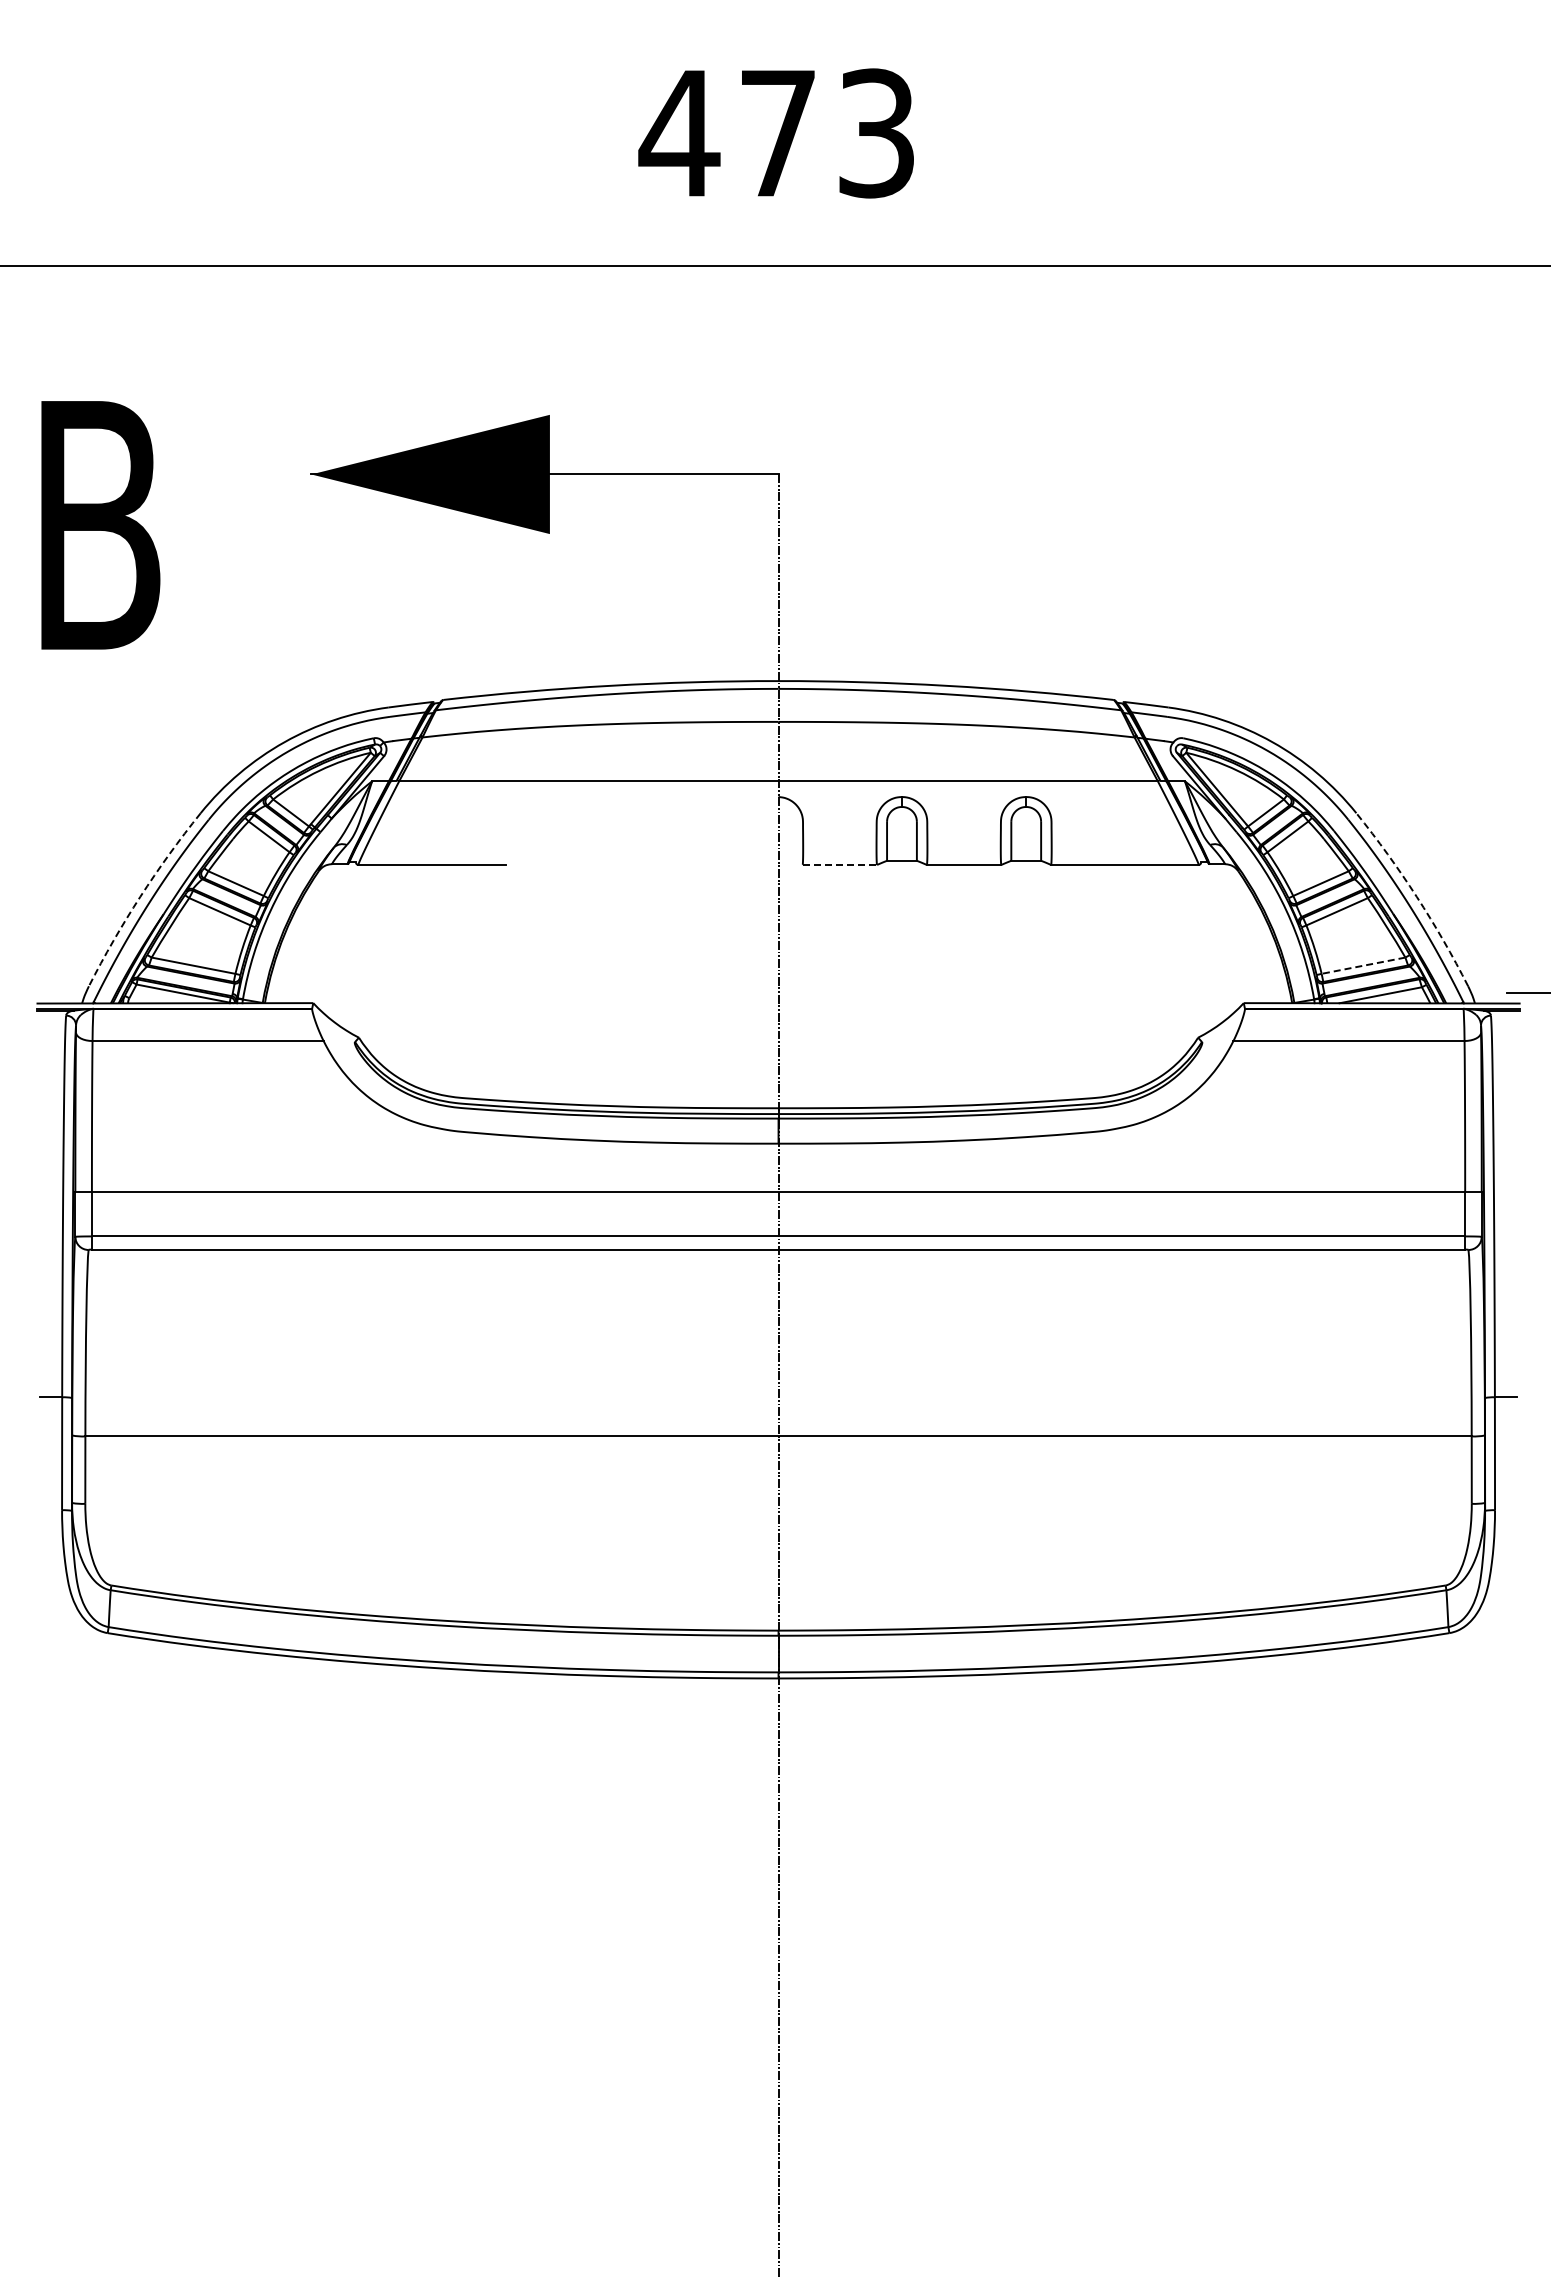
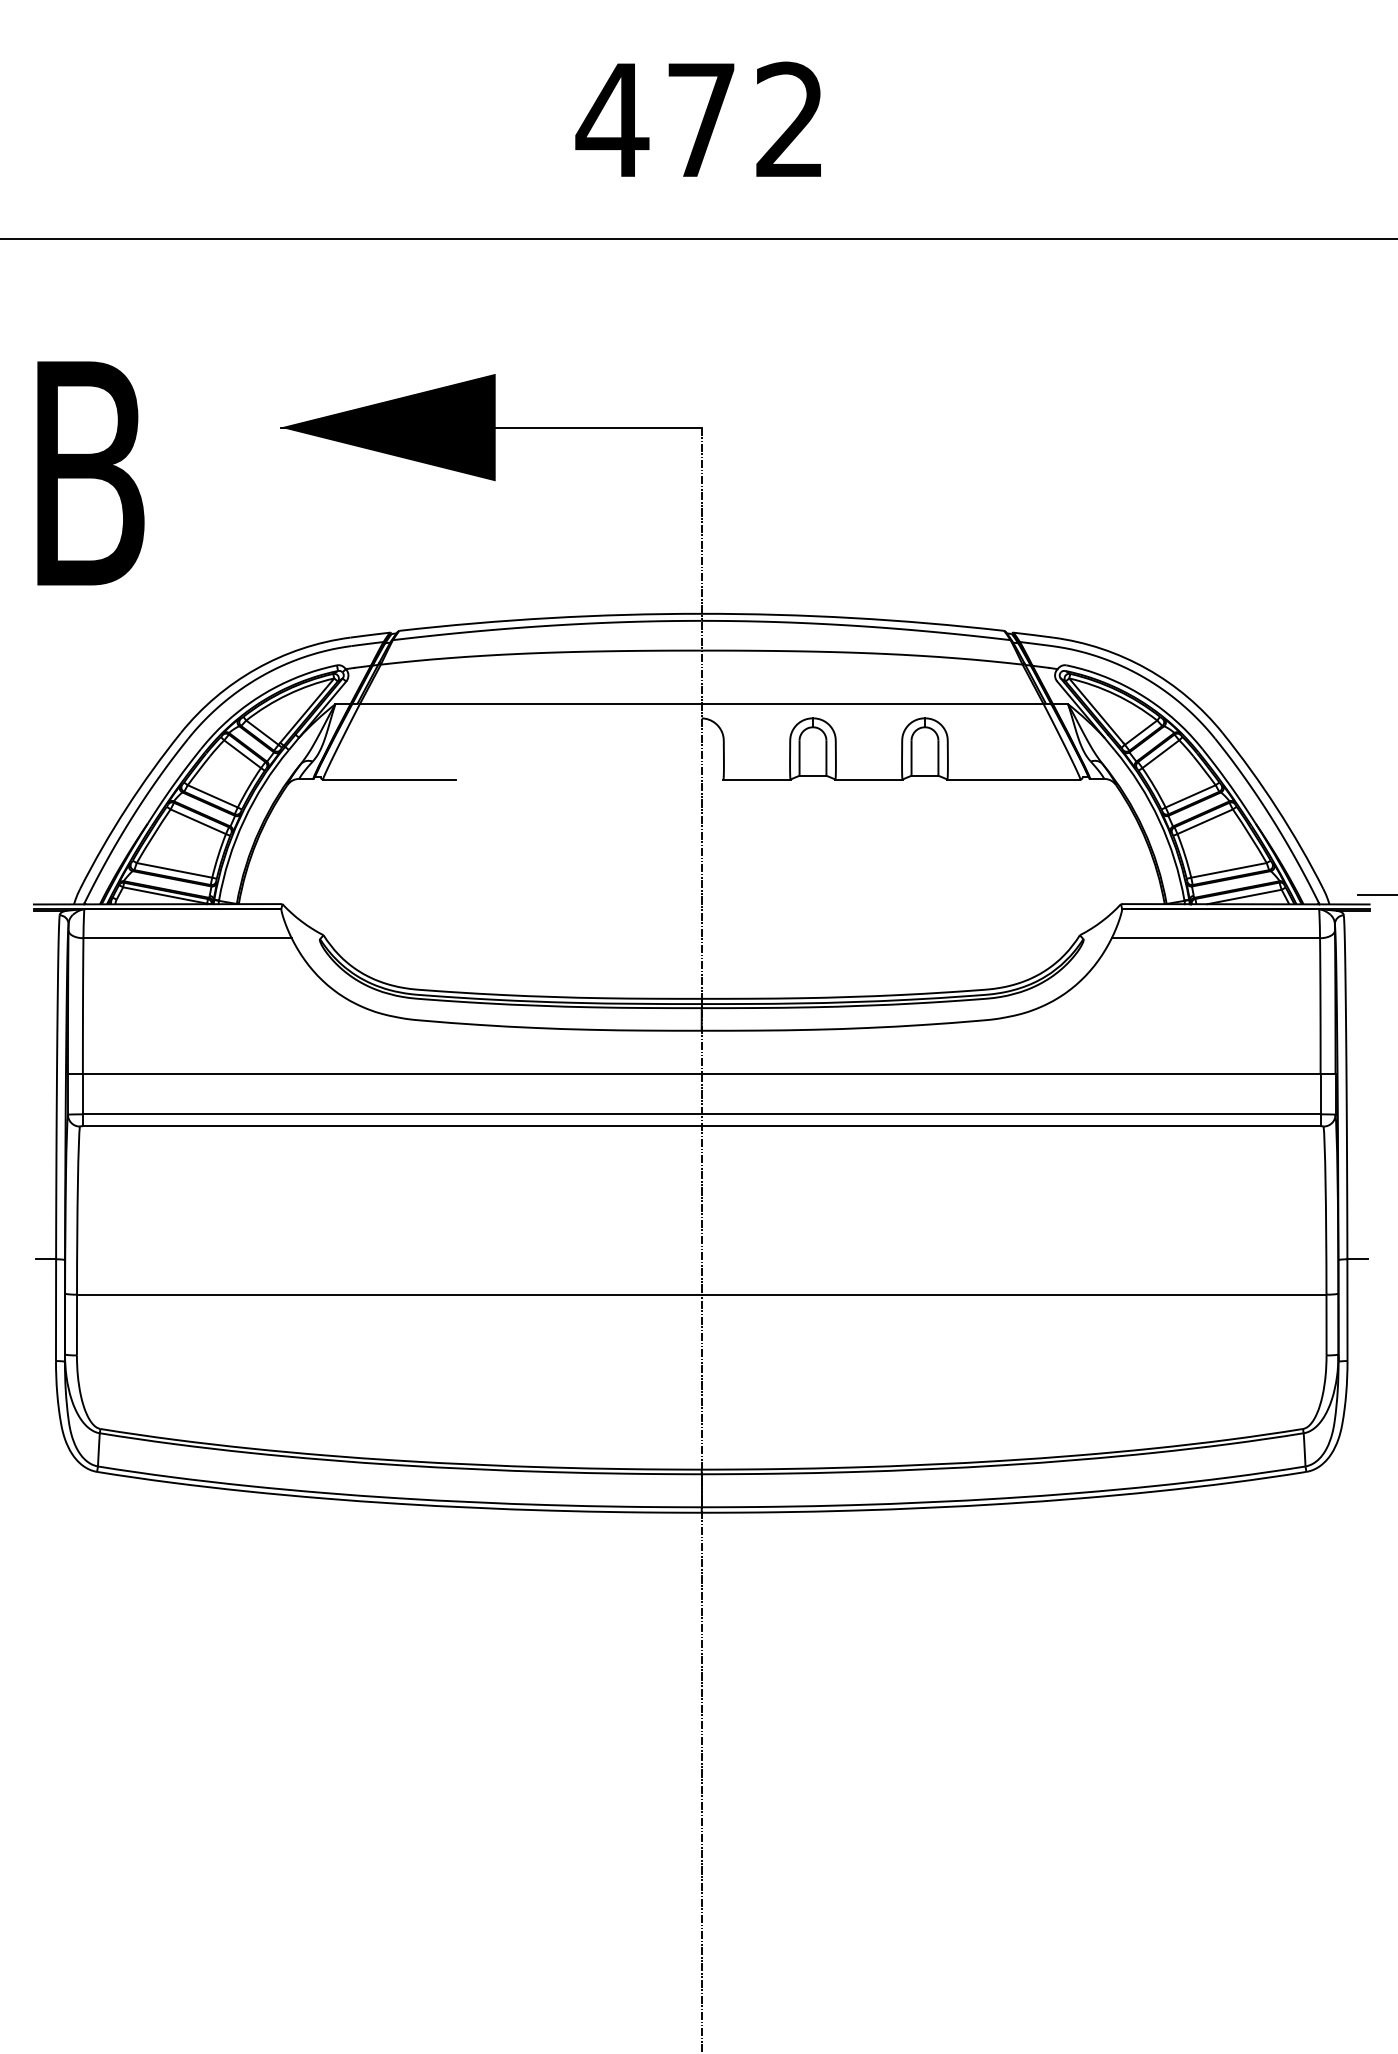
text: (876, 133) -> (790, 120), 473 -> 472
line: (840, 864) -> (757, 779), dashed -> solid
arc: (140, 896) -> (126, 807), dashed -> solid
arc: (1416, 896) -> (1276, 807), dashed -> solid
line: (1363, 965) -> (1228, 870), dashed -> solid

